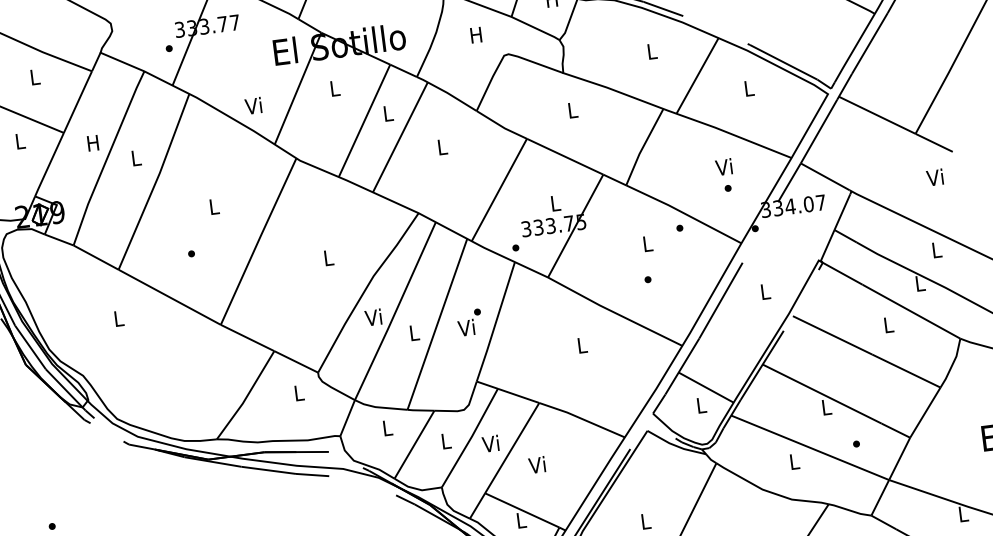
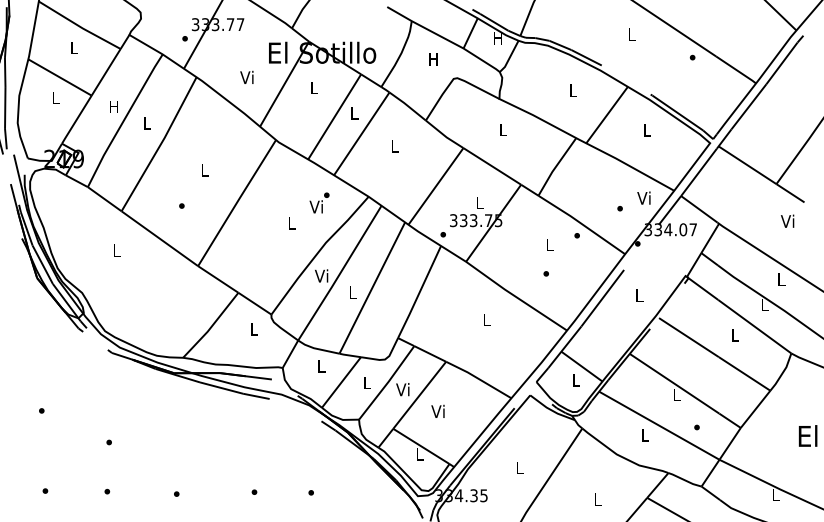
text: (252, 104) -> (246, 76), moved
text: (723, 166) -> (643, 197), moved
text: (469, 322) -> (319, 202), moved

